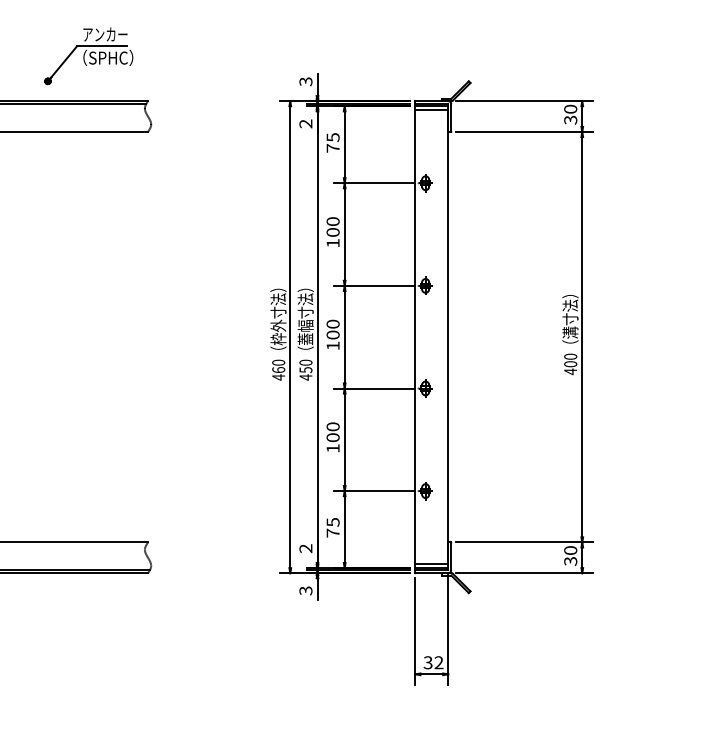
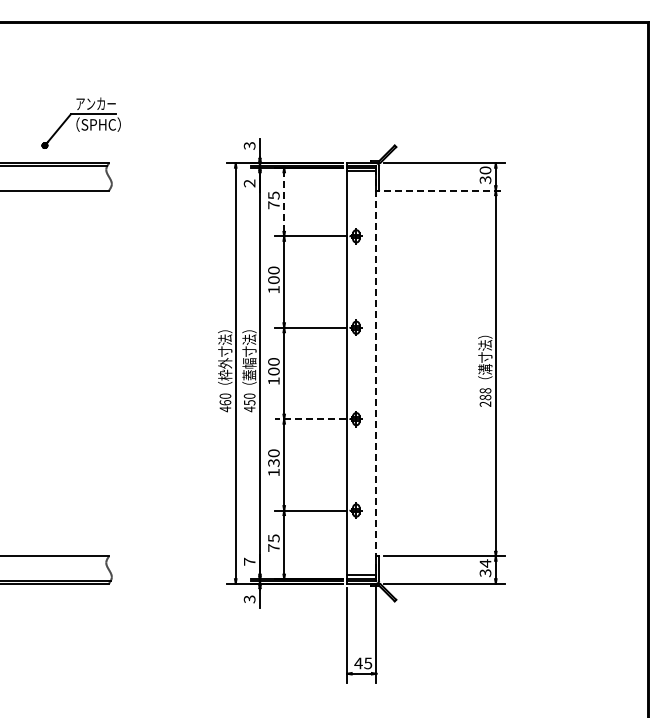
part: (87, 55) -> (80, 122), moved
line: (524, 131) -> (444, 190), solid -> dashed
line: (345, 145) -> (284, 202), solid -> dashed
line: (448, 337) -> (376, 373), solid -> dashed
text: (570, 364) -> (485, 397), 400 -> 288
line: (373, 388) -> (309, 419), solid -> dashed
text: (332, 437) -> (273, 462), 100 -> 130
text: (305, 548) -> (249, 561), 2 -> 7
text: (570, 550) -> (485, 563), 30 -> 34
text: (433, 662) -> (363, 663), 32 -> 45

